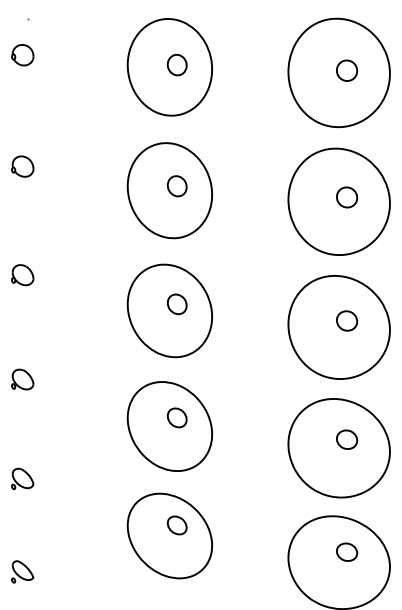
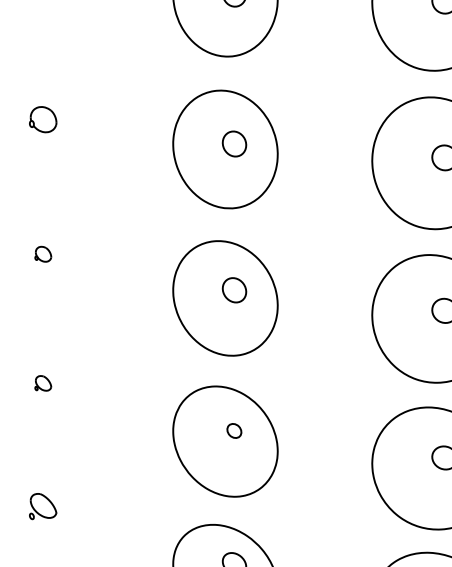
part: (22, 275) -> (42, 254), size x0.6
part: (22, 379) -> (42, 383), size x0.6
part: (176, 417) -> (233, 430), size x0.6

